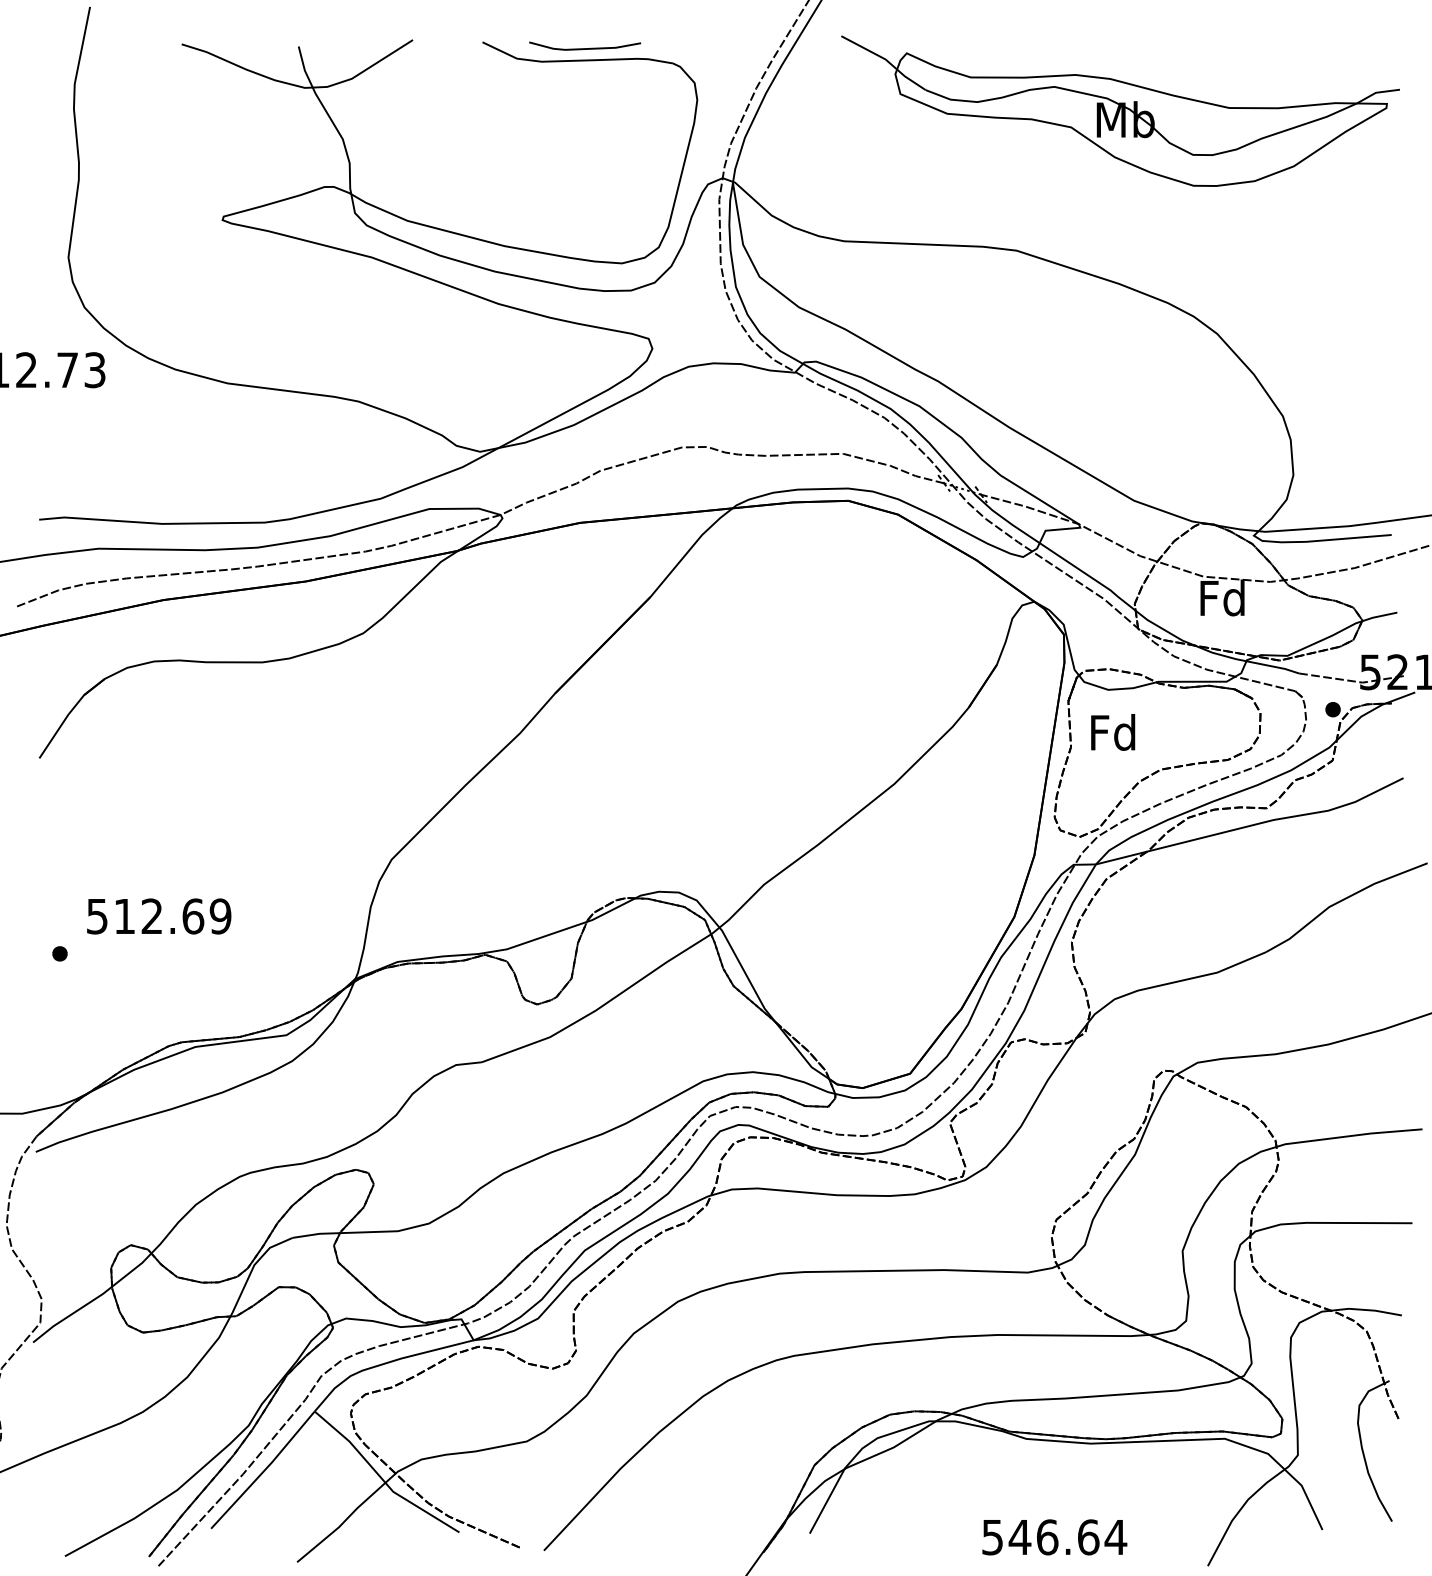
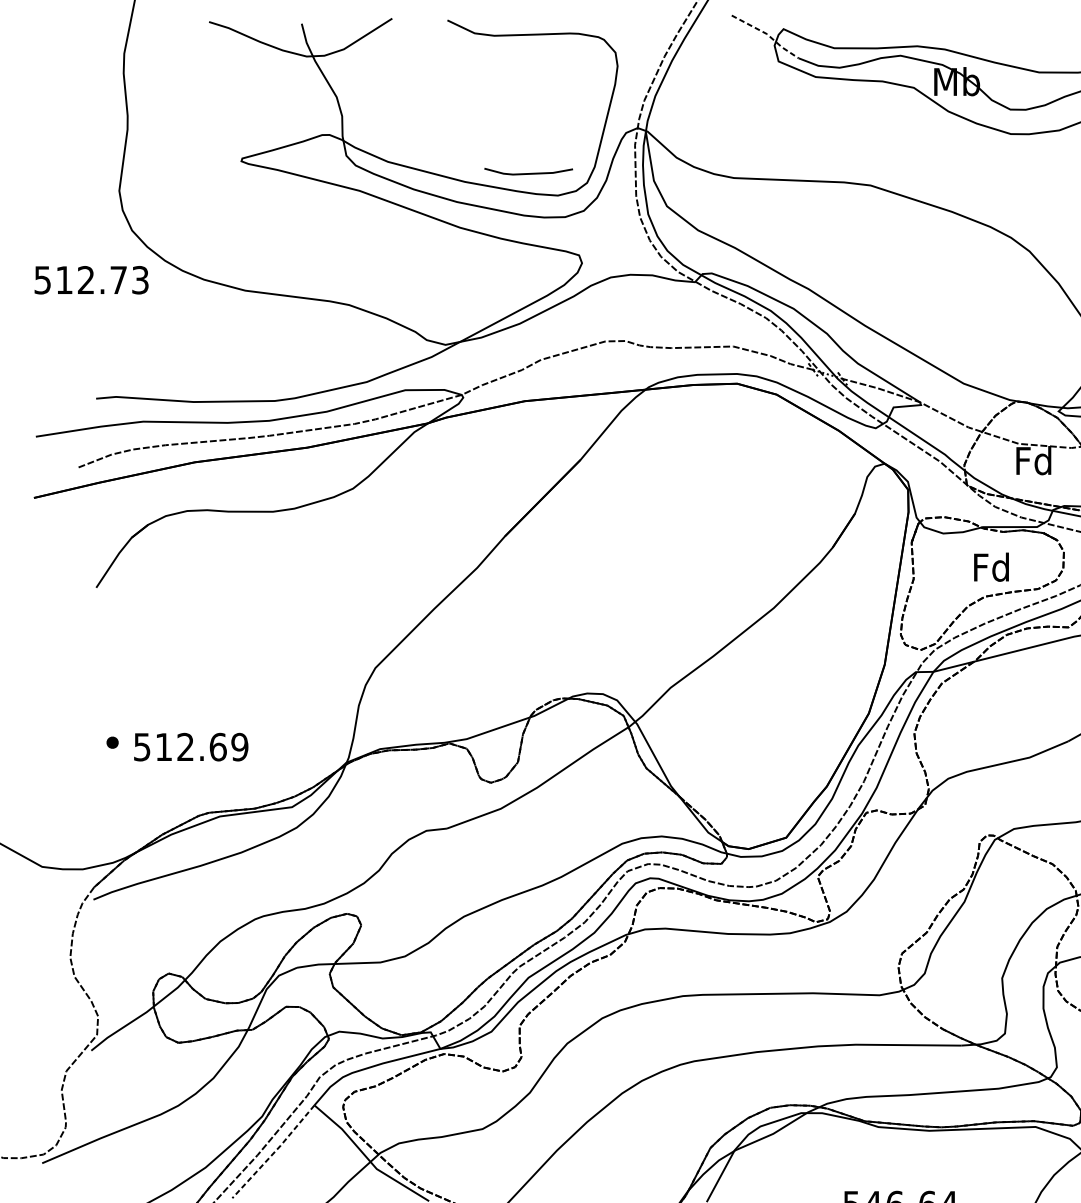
line: (585, 48) -> (529, 173), moved
line: (885, 59) -> (766, 34), solid -> dashed
text: (1113, 732) -> (991, 567), moved
text: (159, 916) -> (191, 747), moved
line: (264, 1471) -> (274, 1152), solid -> dashed

